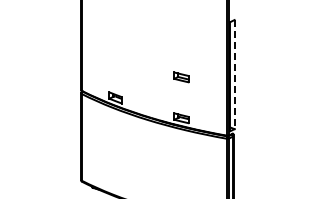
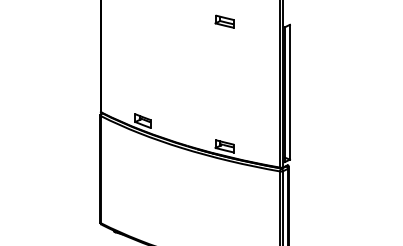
line: (234, 74) -> (289, 92), dashed -> solid
part: (181, 77) -> (224, 21), moved

